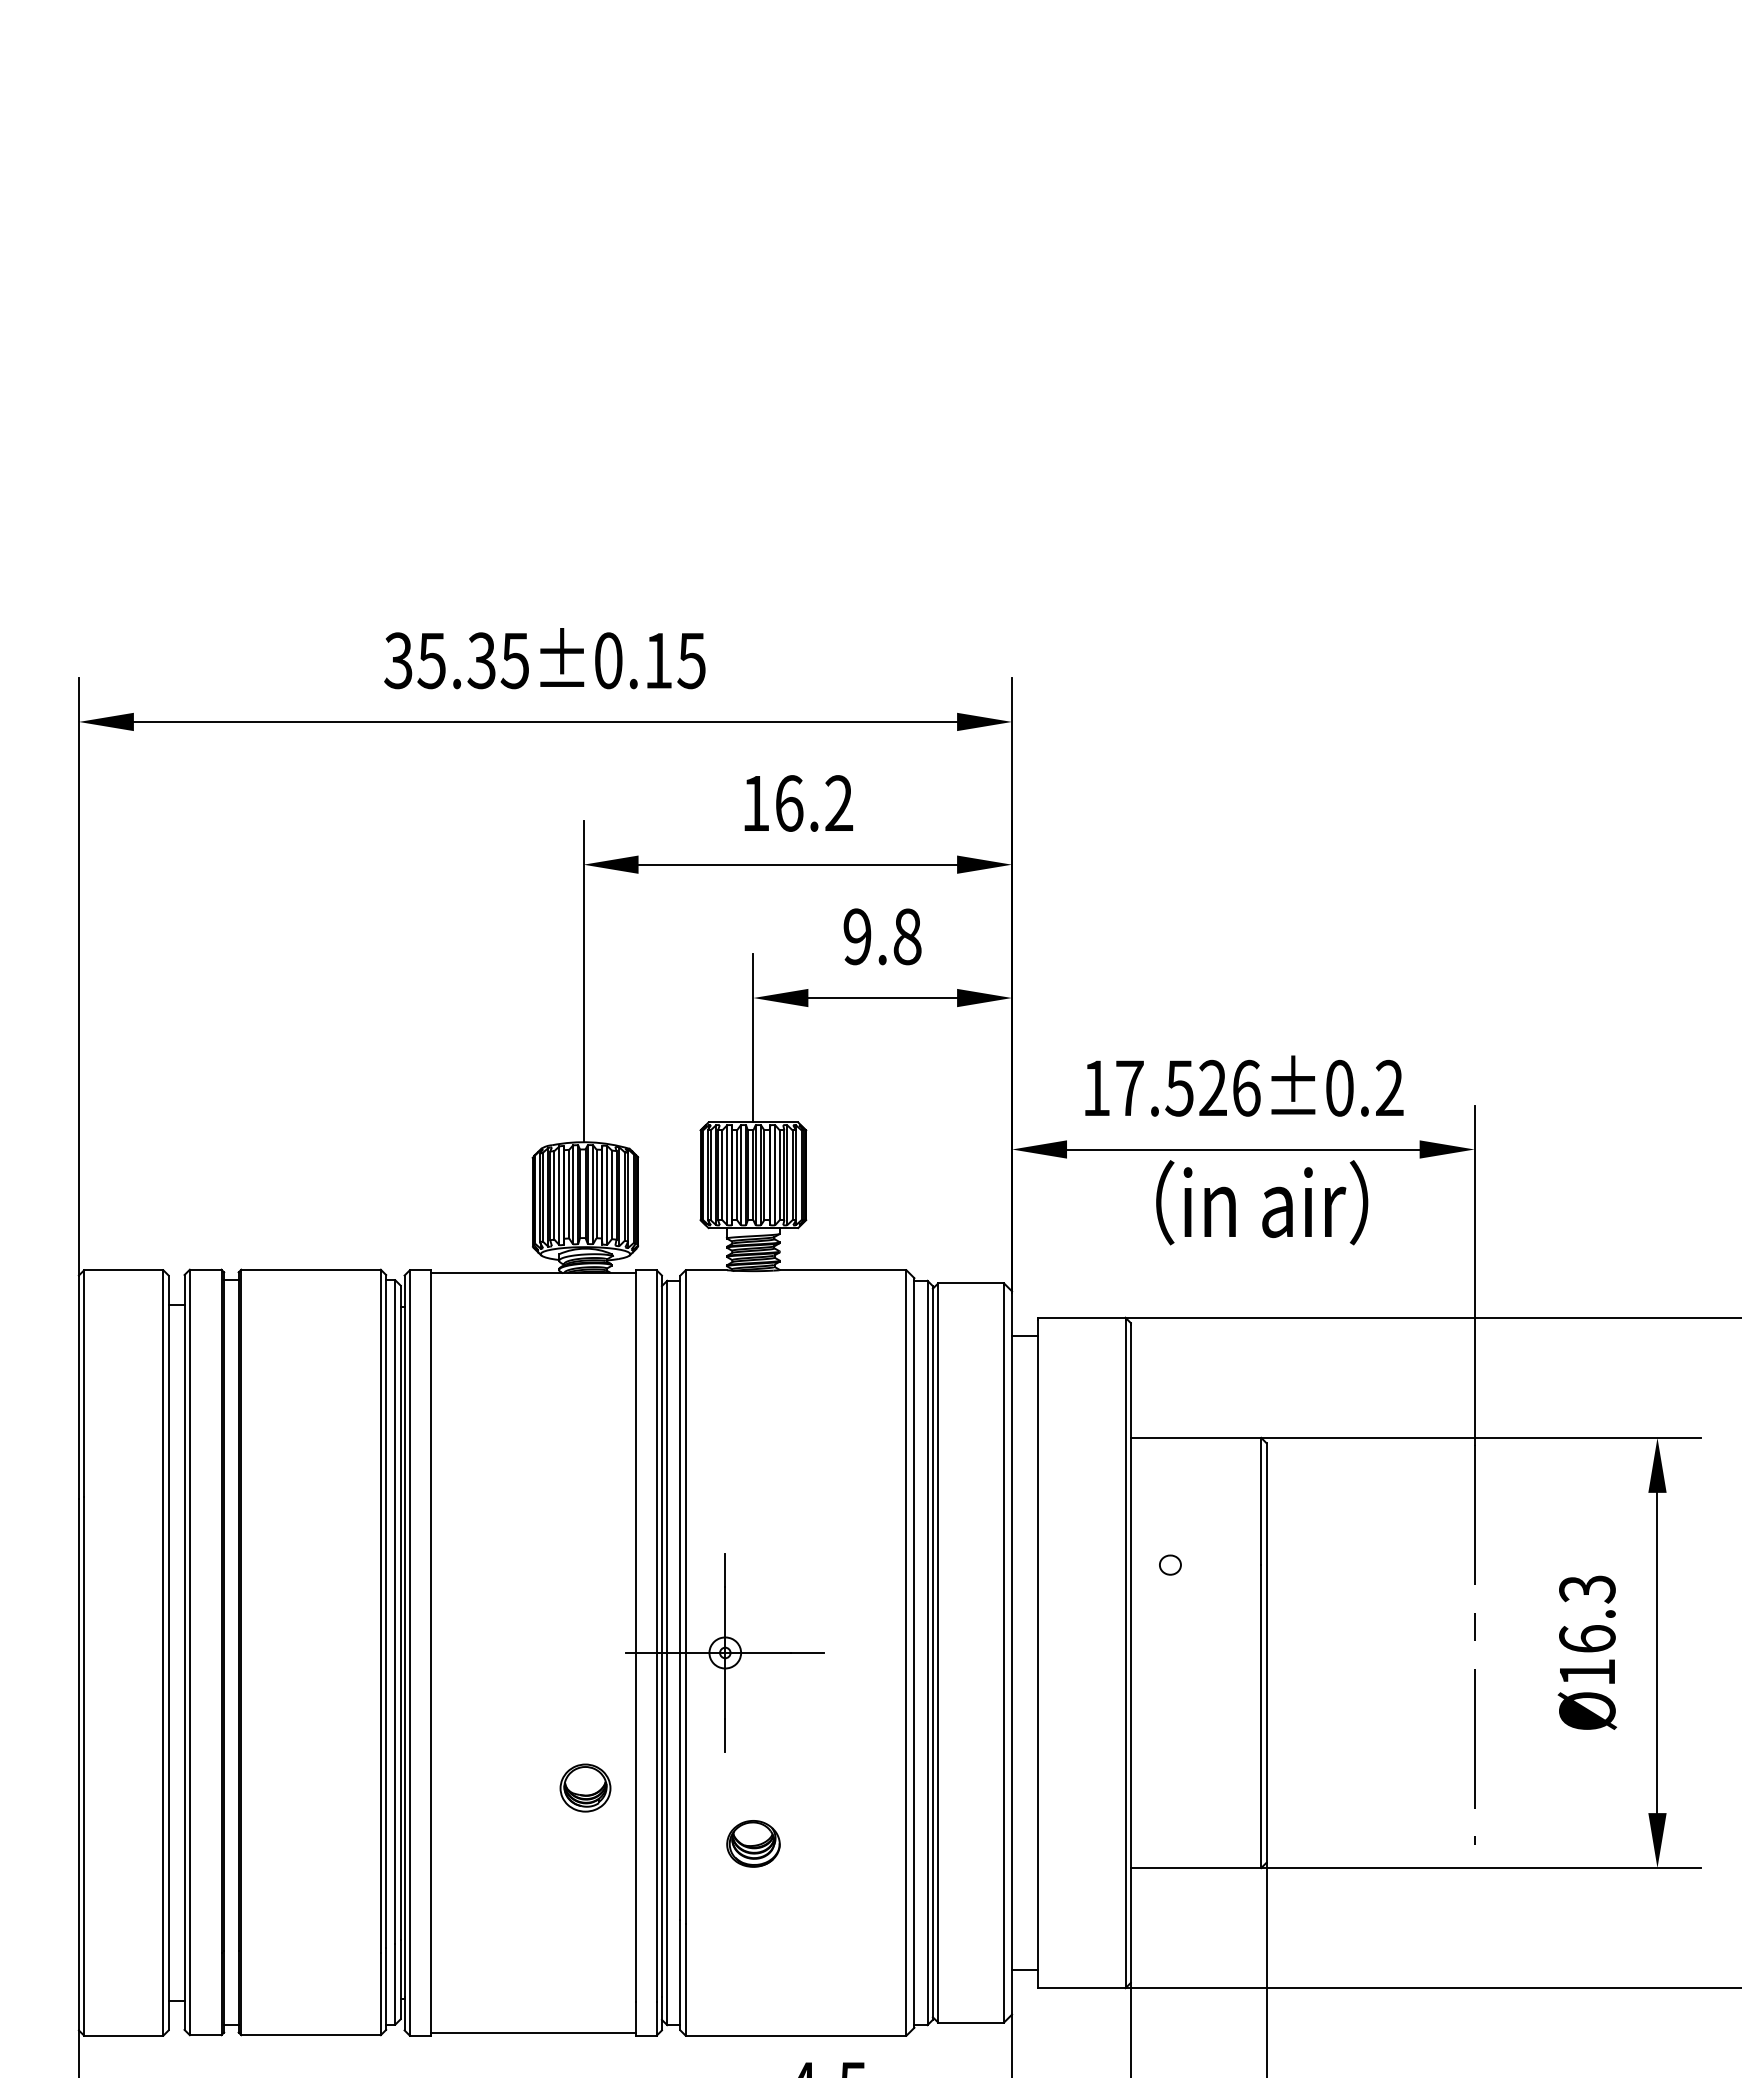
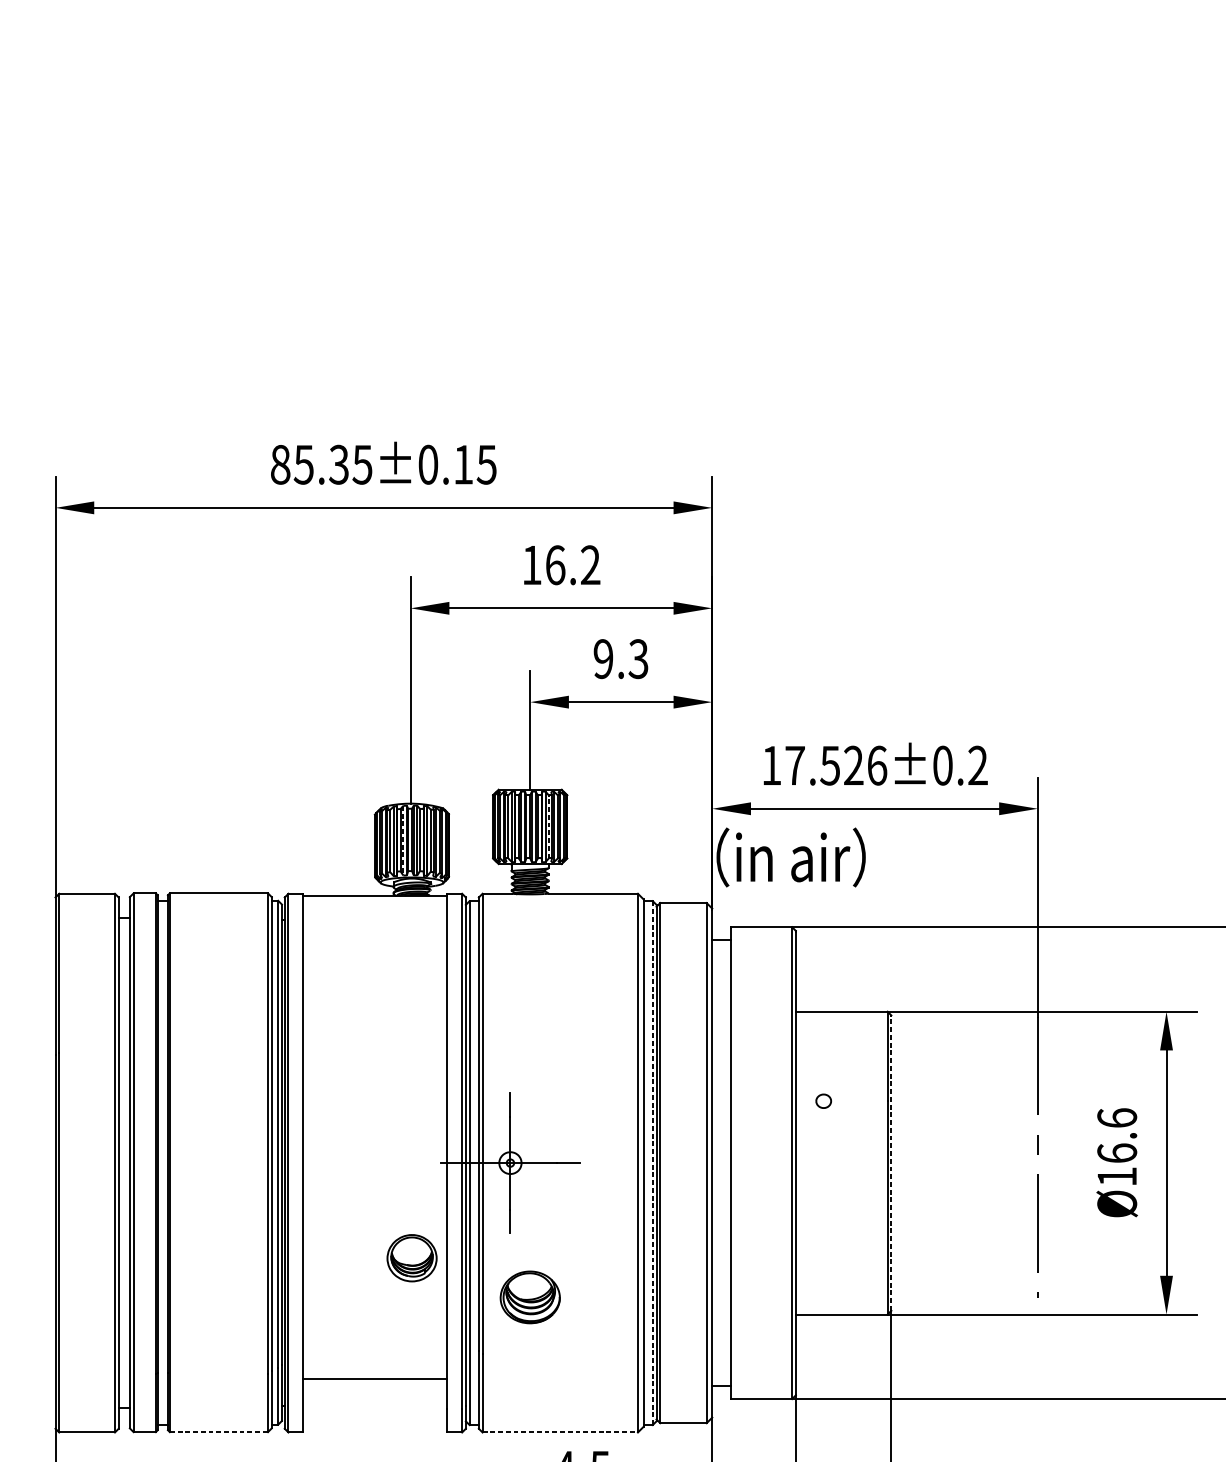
text: (398, 660) -> (280, 464), 35.35±0.15 -> 85.35±0.15
text: (907, 936) -> (638, 658), 9.8 -> 9.3
line: (779, 1175) -> (548, 827), solid -> dashed
line: (573, 1195) -> (403, 841), solid -> dashed
text: (1262, 1202) -> (791, 857), moved
text: (1587, 1589) -> (1117, 1118), Ø16.3 -> Ø16.6
line: (927, 1652) -> (652, 1162), solid -> dashed
line: (1266, 1652) -> (891, 1162), solid -> dashed
part: (585, 1787) -> (412, 1257), size x1.4
part: (753, 1843) -> (530, 1297), size x1.6
line: (533, 2033) -> (375, 1379), moved
line: (311, 2035) -> (219, 1432), solid -> dashed
line: (796, 2035) -> (560, 1432), solid -> dashed

